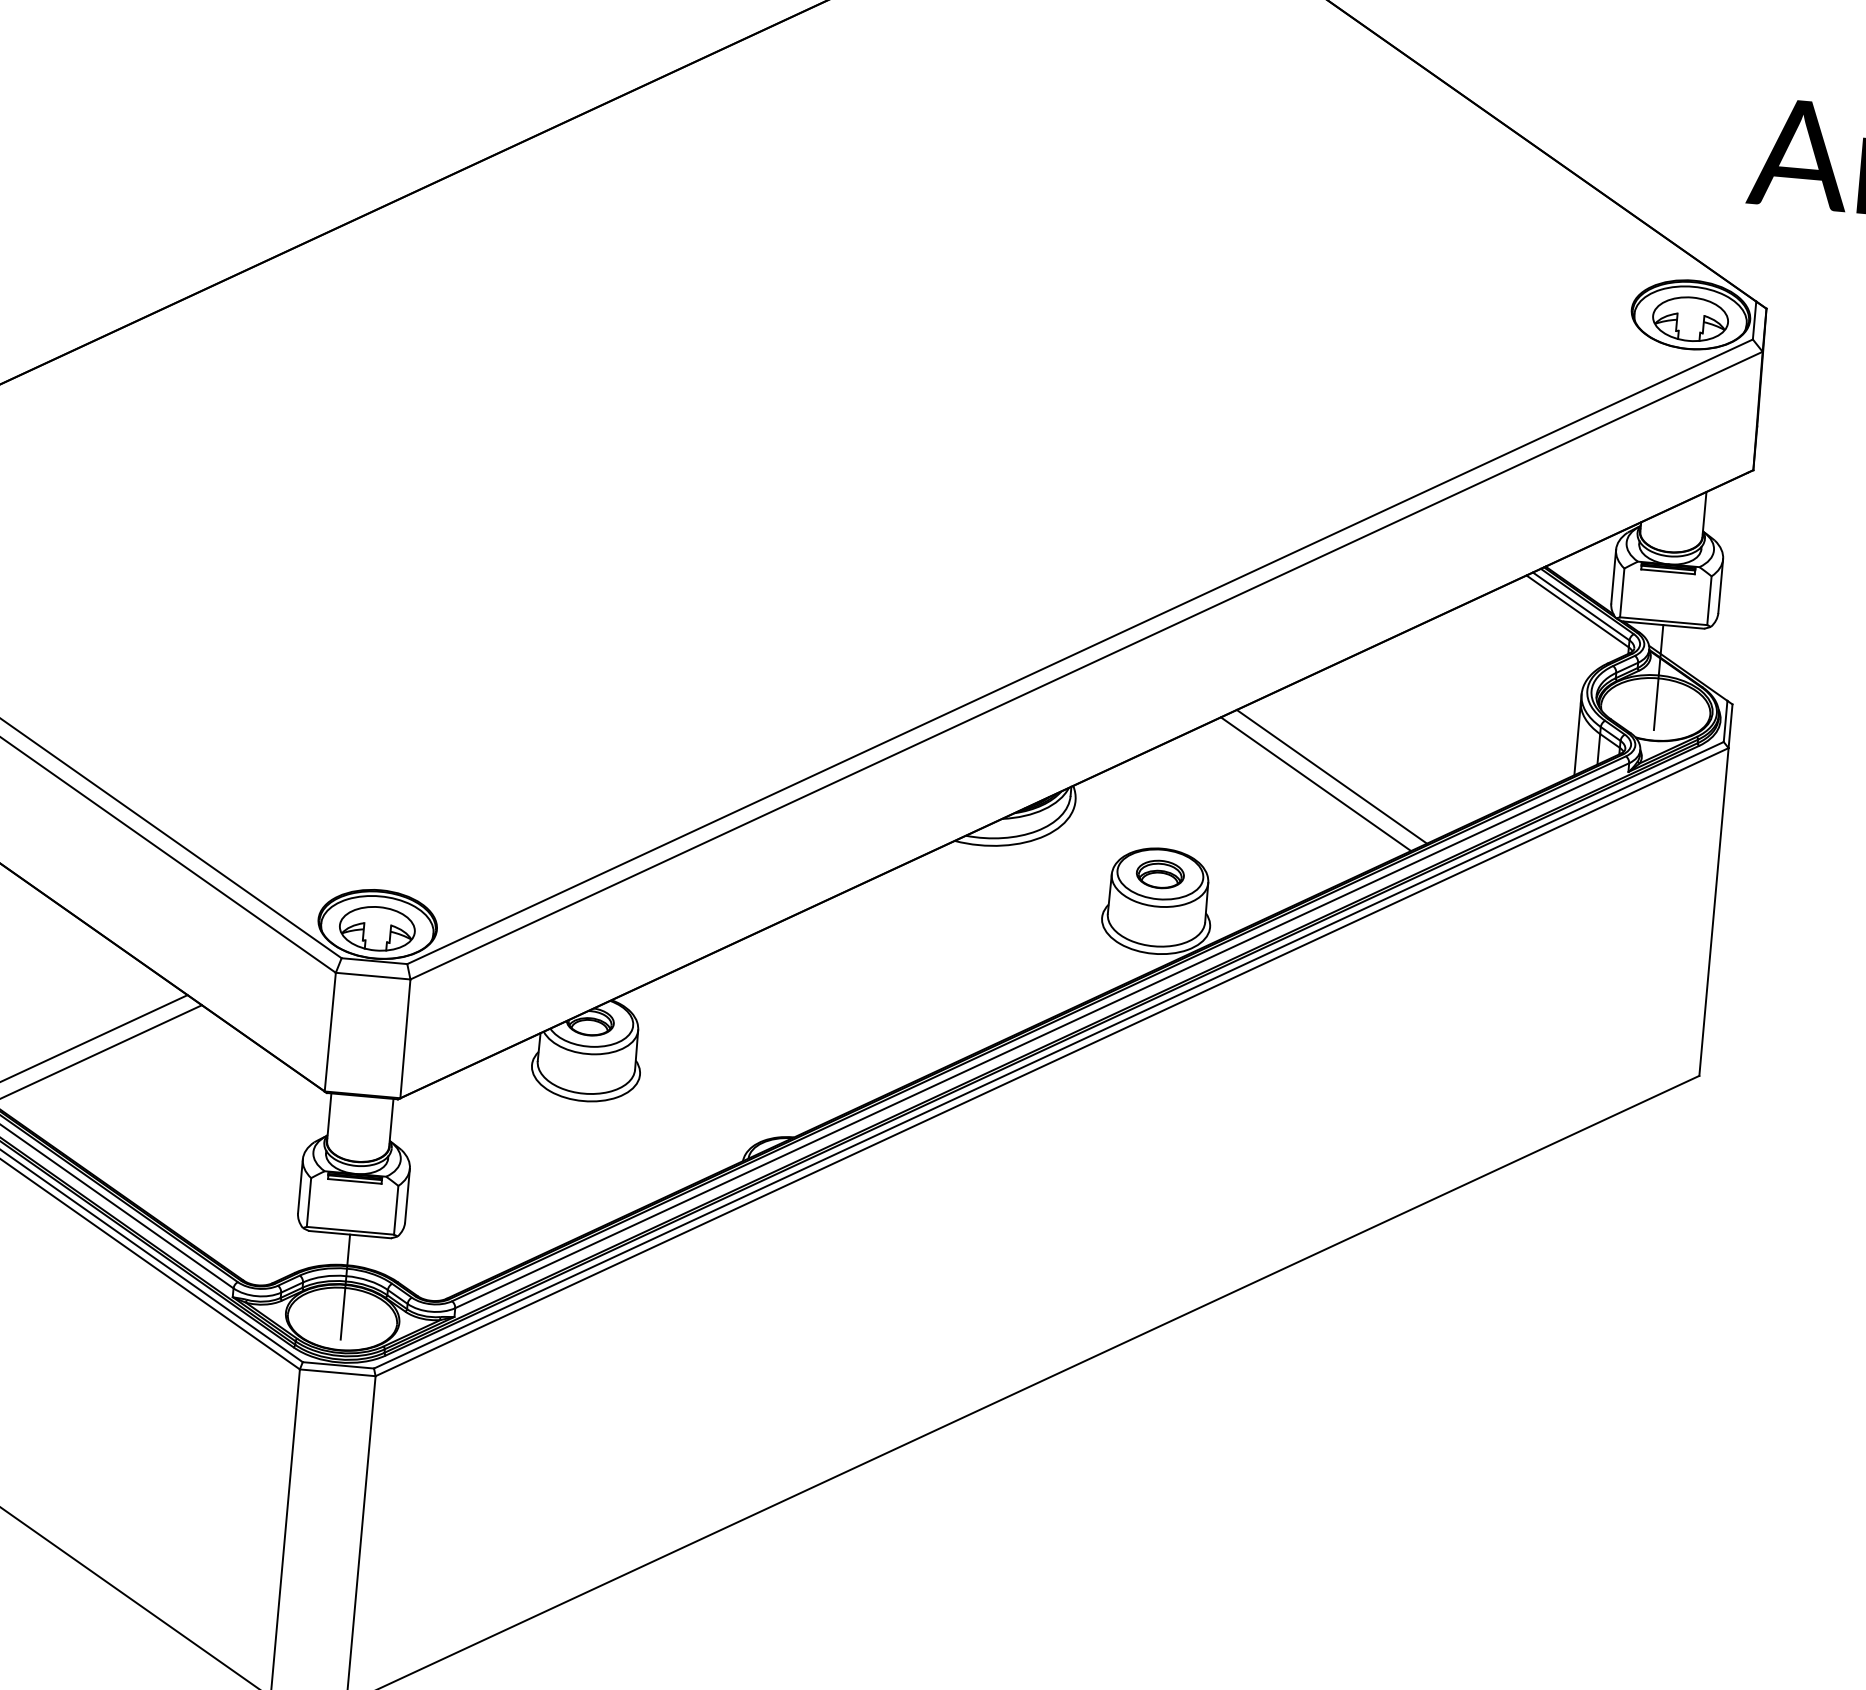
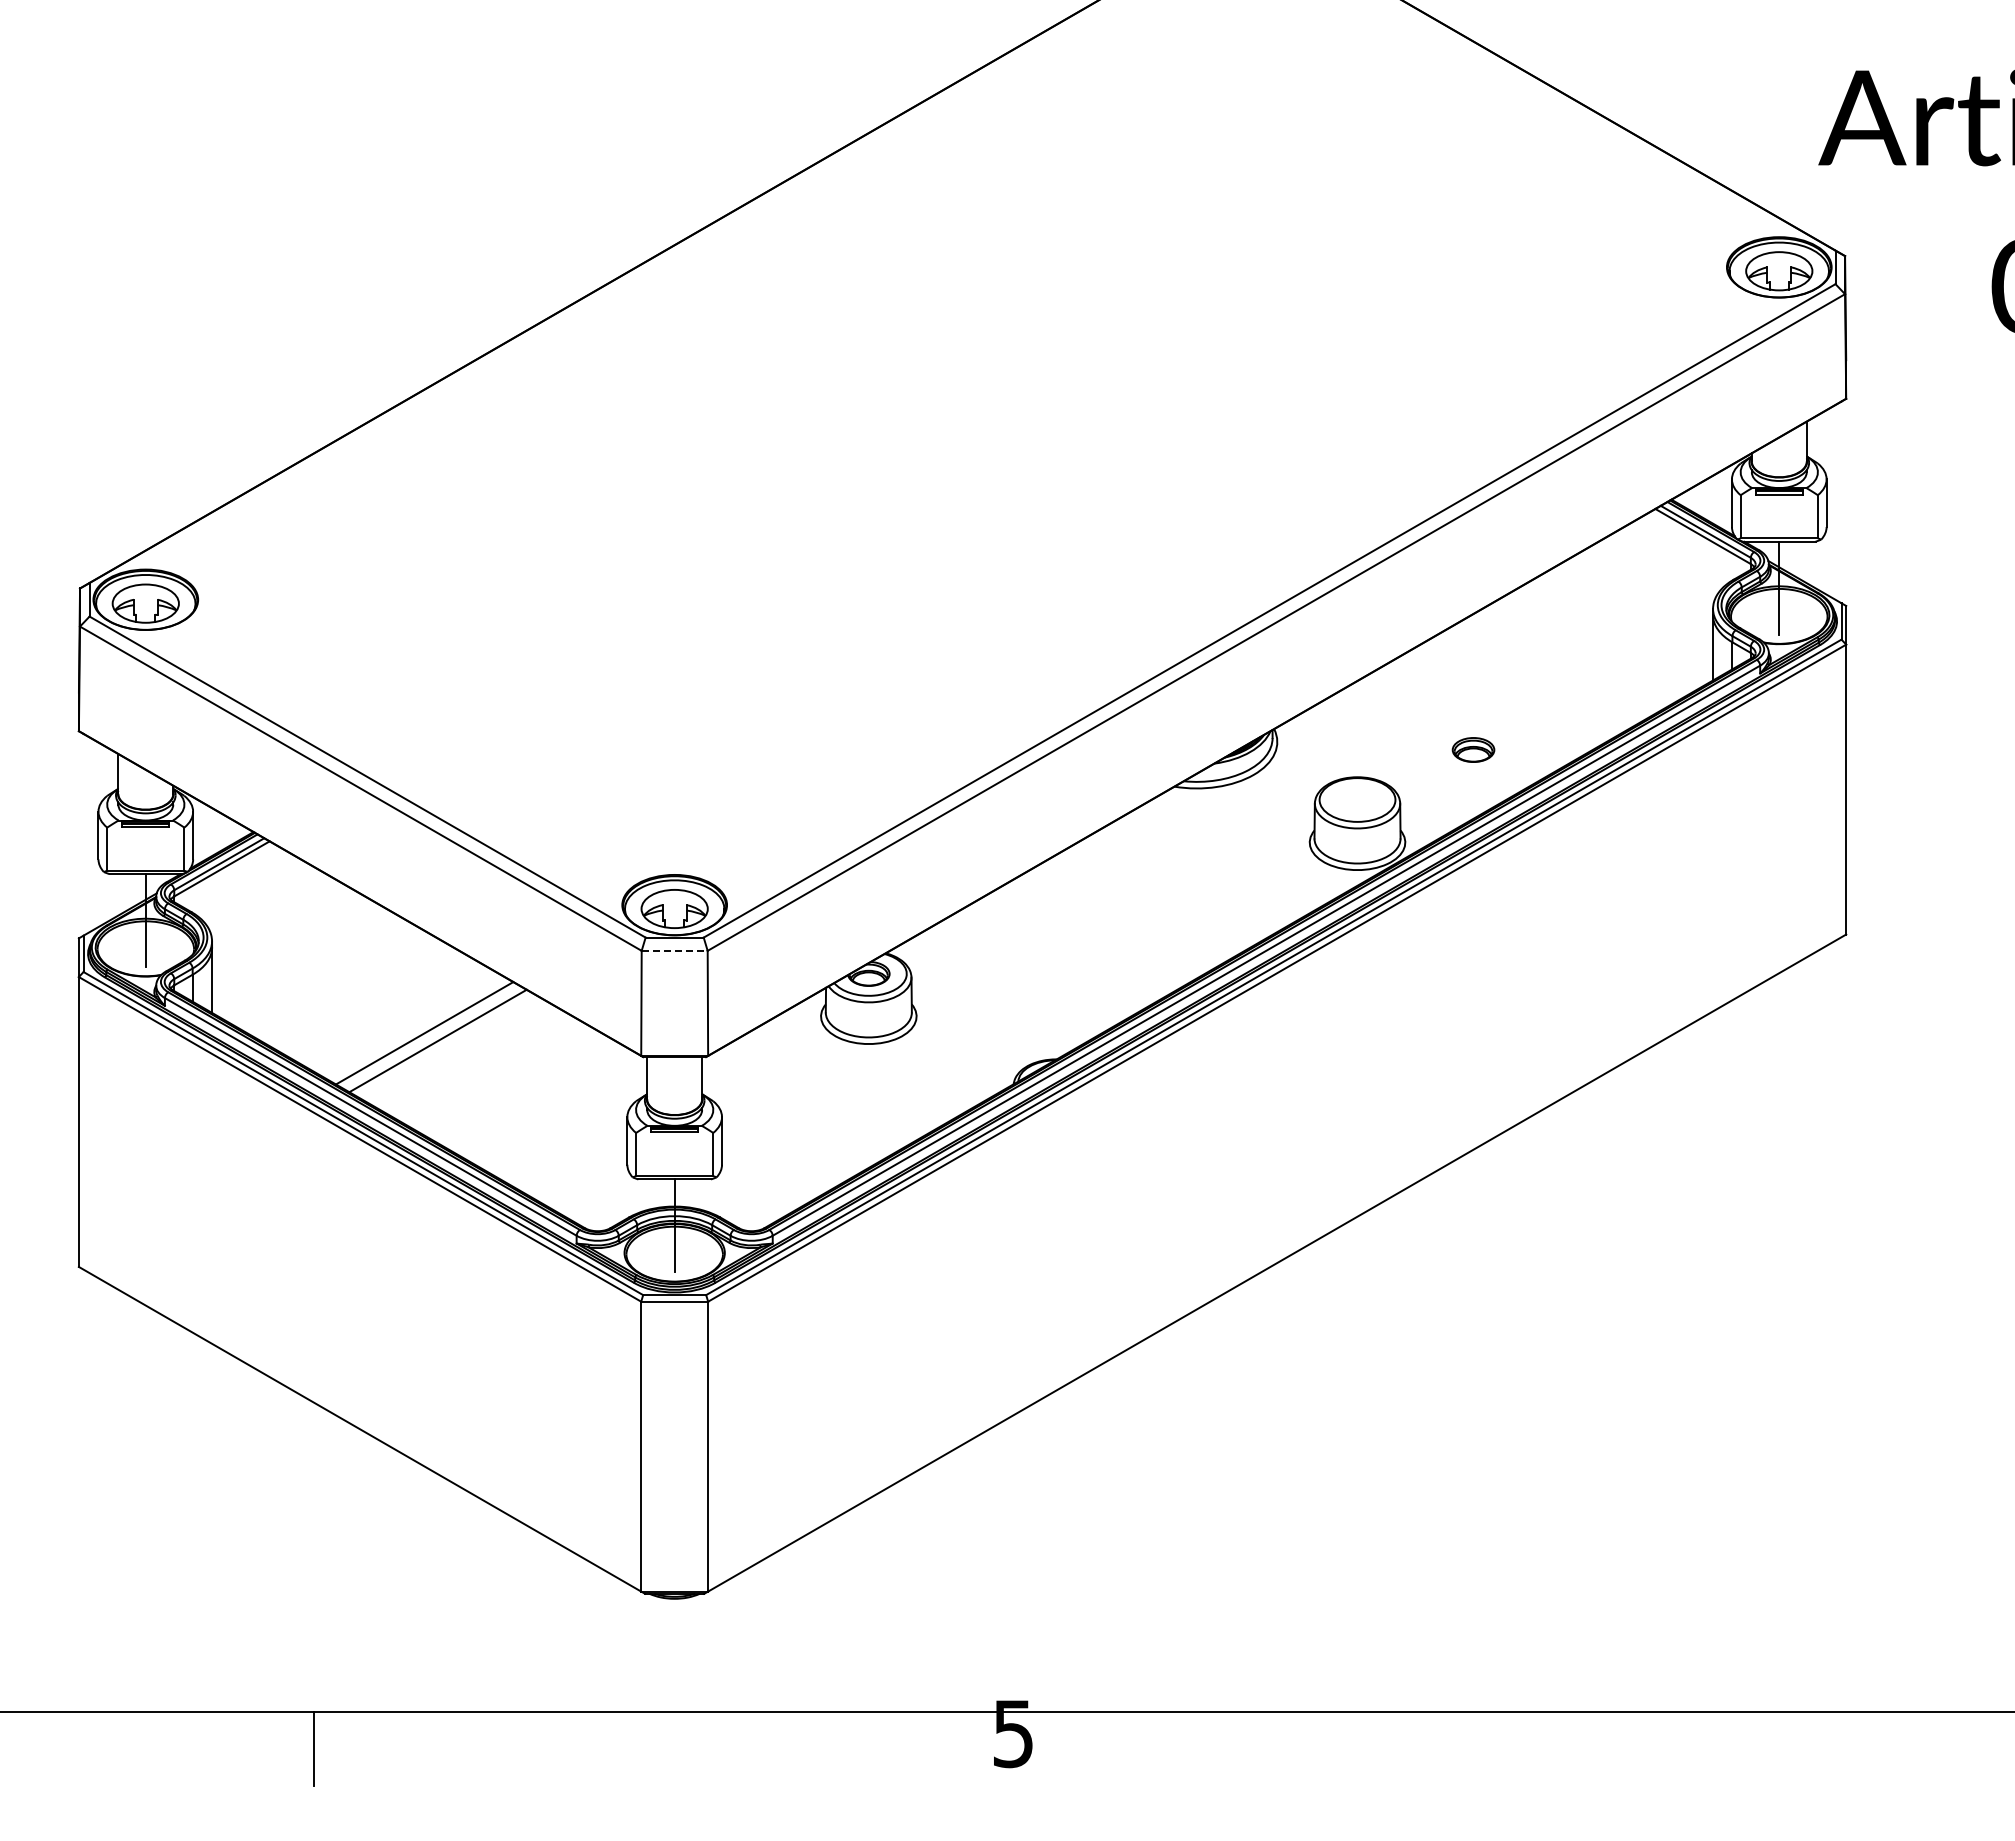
line: (1332, 776) -> (1500, 700), removed
line: (1315, 784) -> (1486, 708), removed
part: (1160, 873) -> (1473, 749), moved
line: (372, 975) -> (674, 950), solid -> dashed

